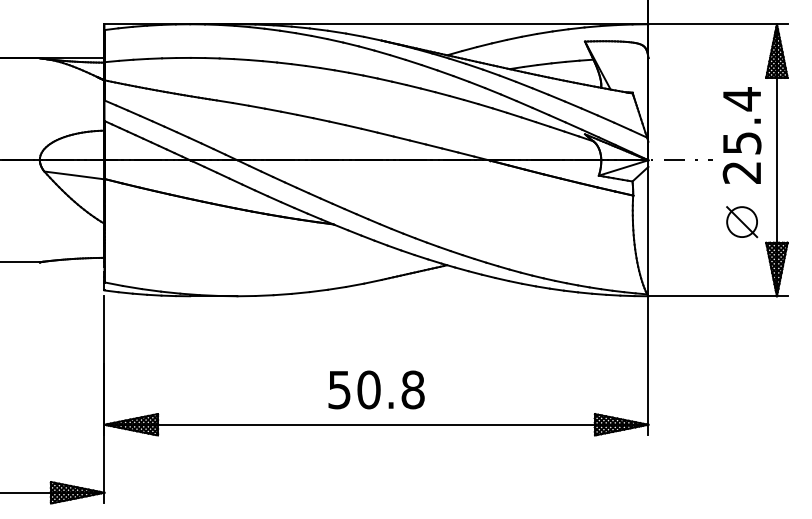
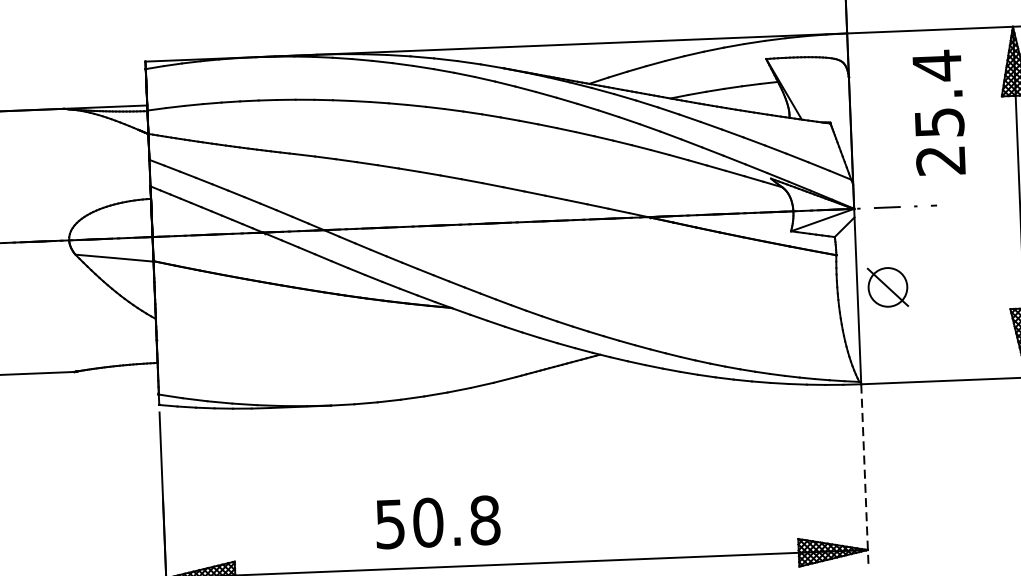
text: (741, 135) -> (938, 112), moved
part: (742, 222) -> (888, 287), moved
line: (648, 365) -> (864, 473), solid -> dashed
text: (376, 389) -> (437, 521), moved

